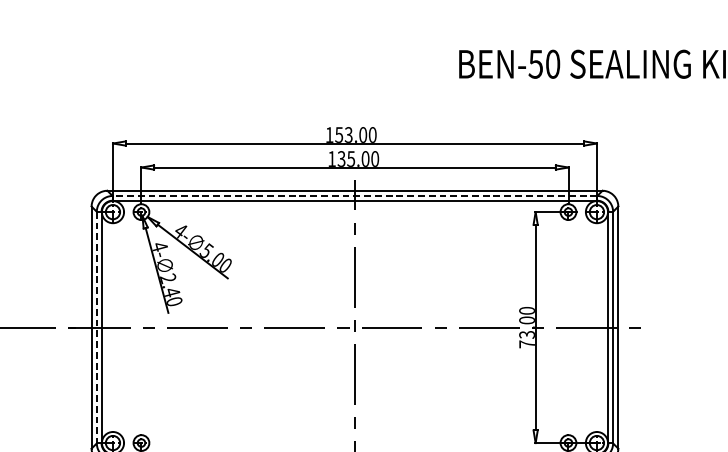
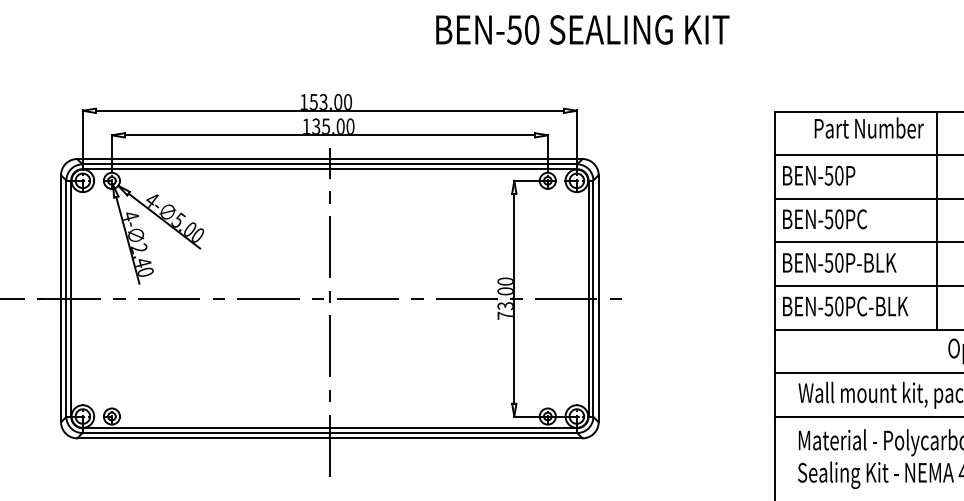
line: (354, 196) -> (329, 164), dashed -> solid
line: (96, 328) -> (66, 299), dashed -> solid

